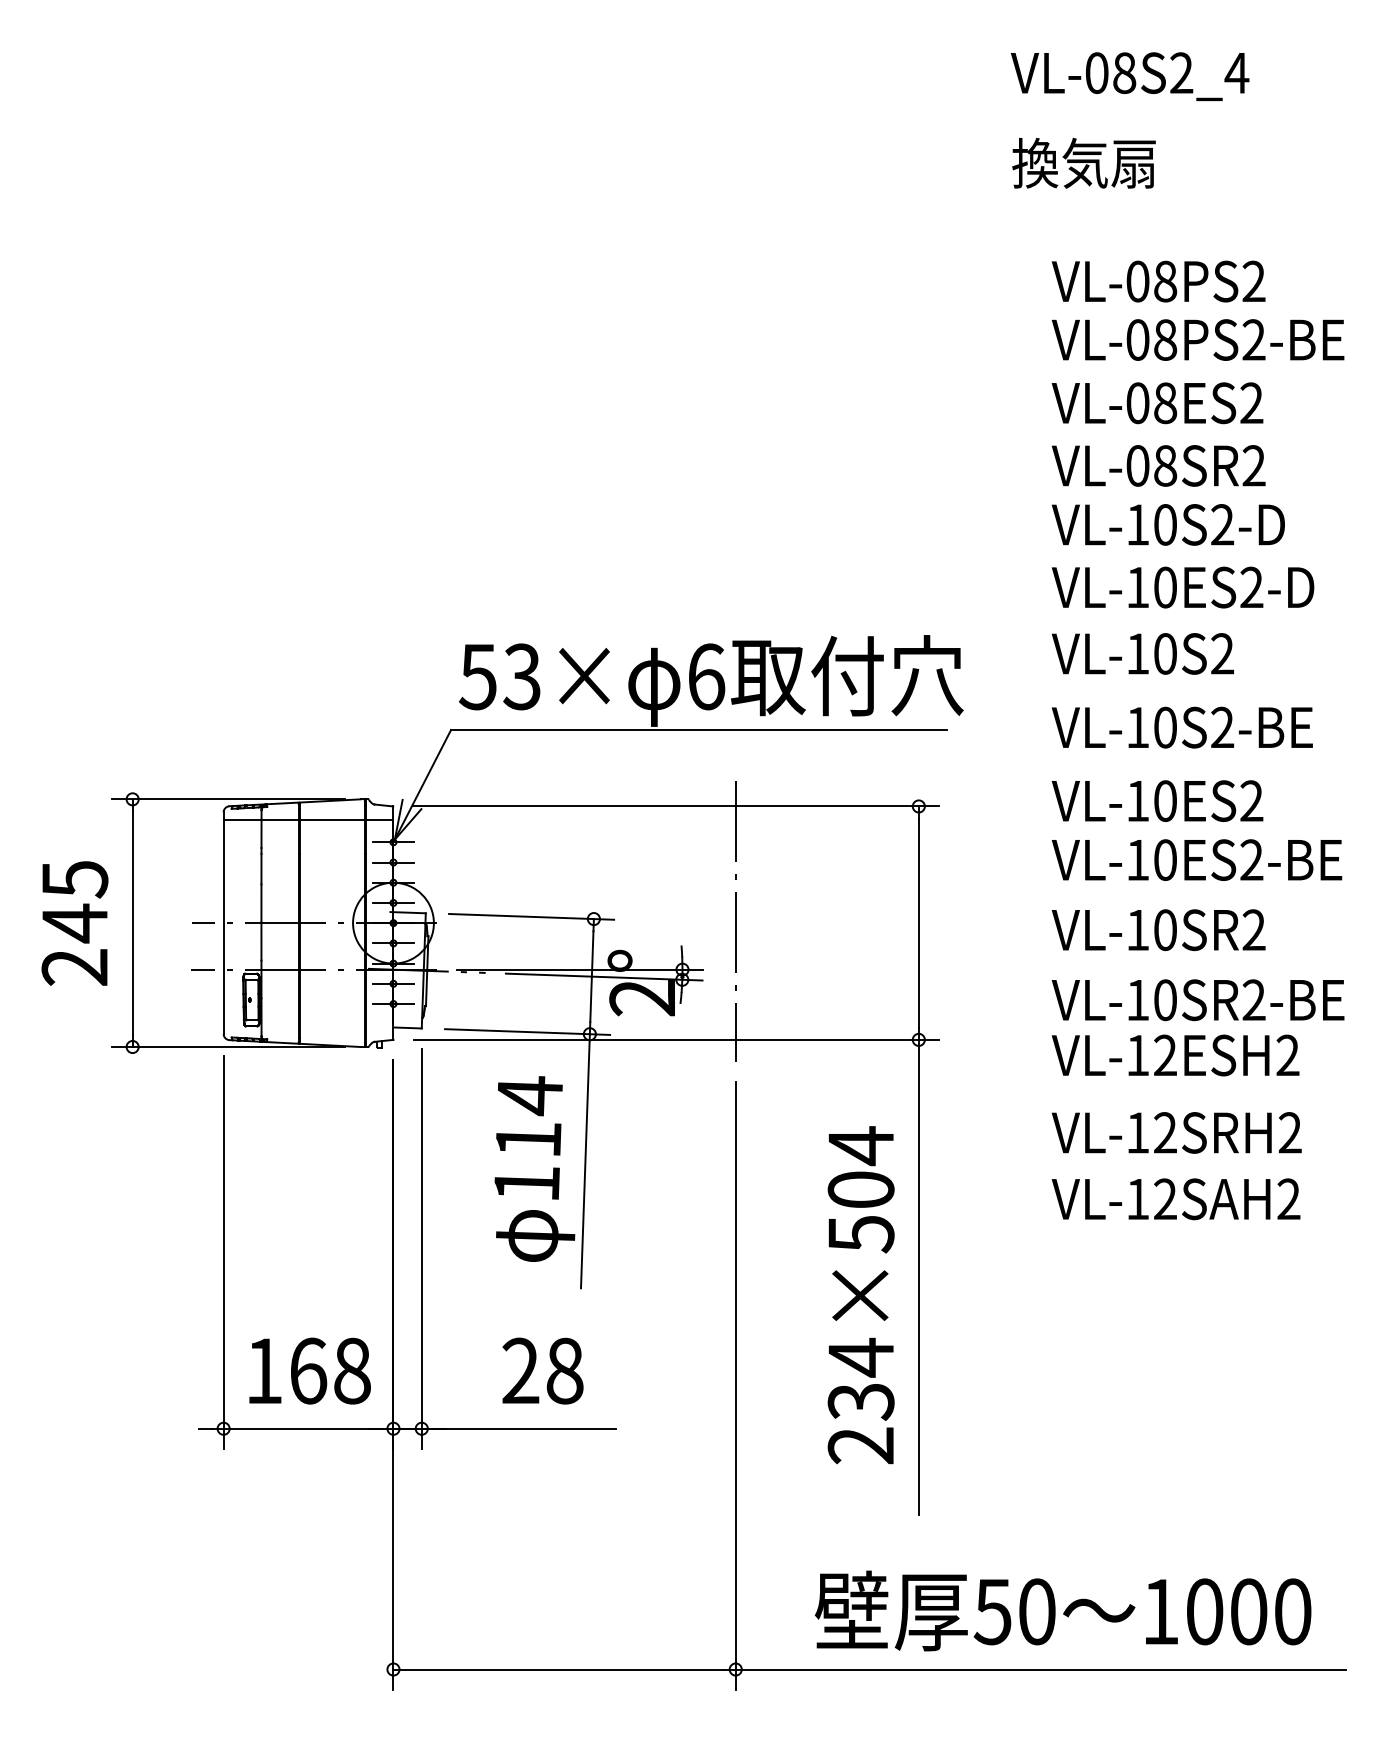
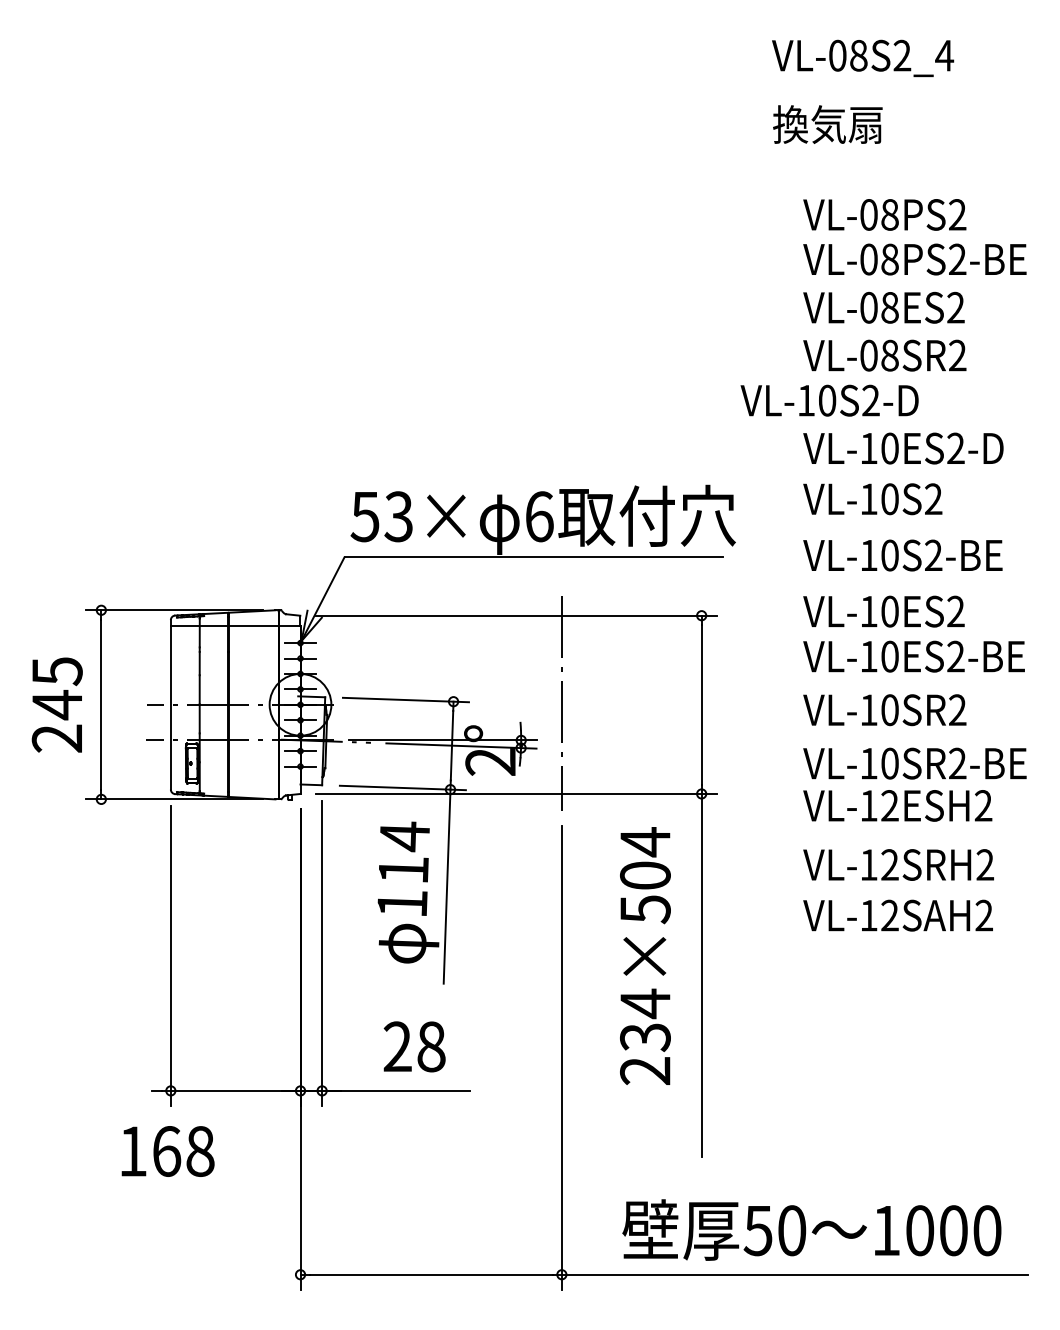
text: (1167, 524) -> (828, 400), moved
text: (860, 1295) -> (644, 956), moved
text: (309, 1370) -> (167, 1151), moved

